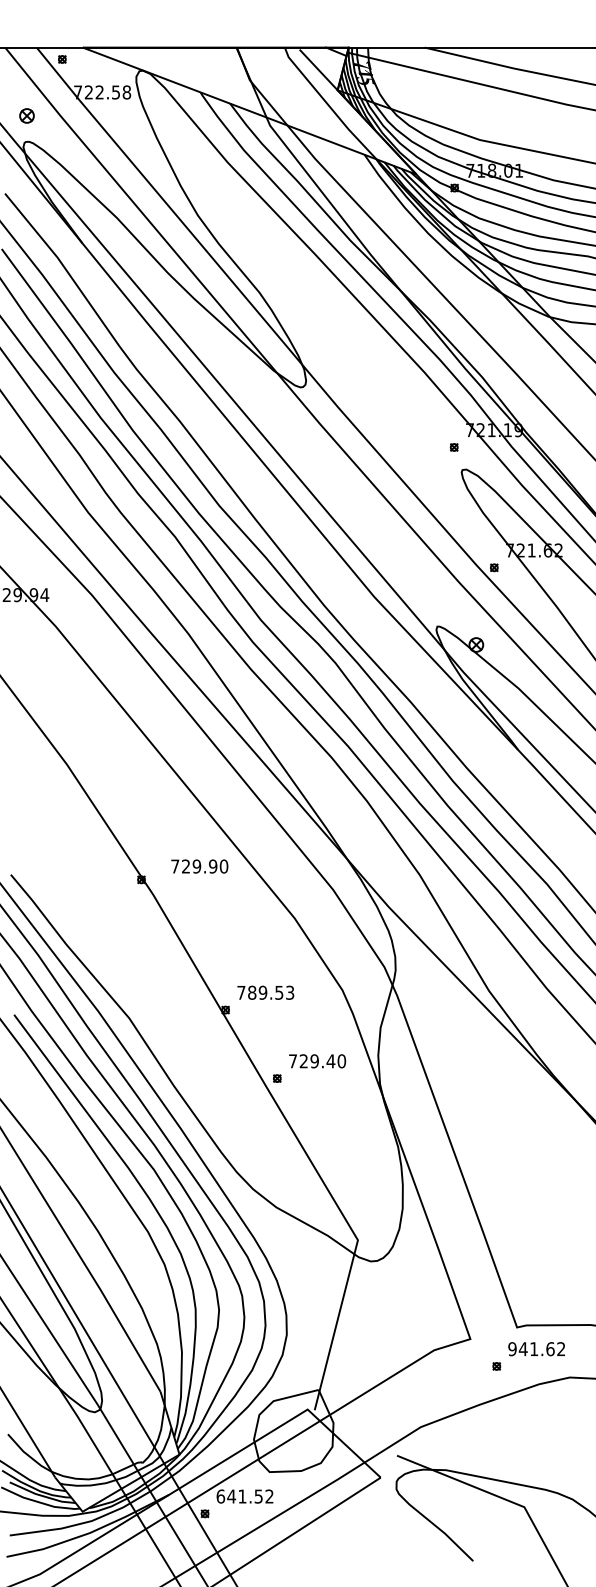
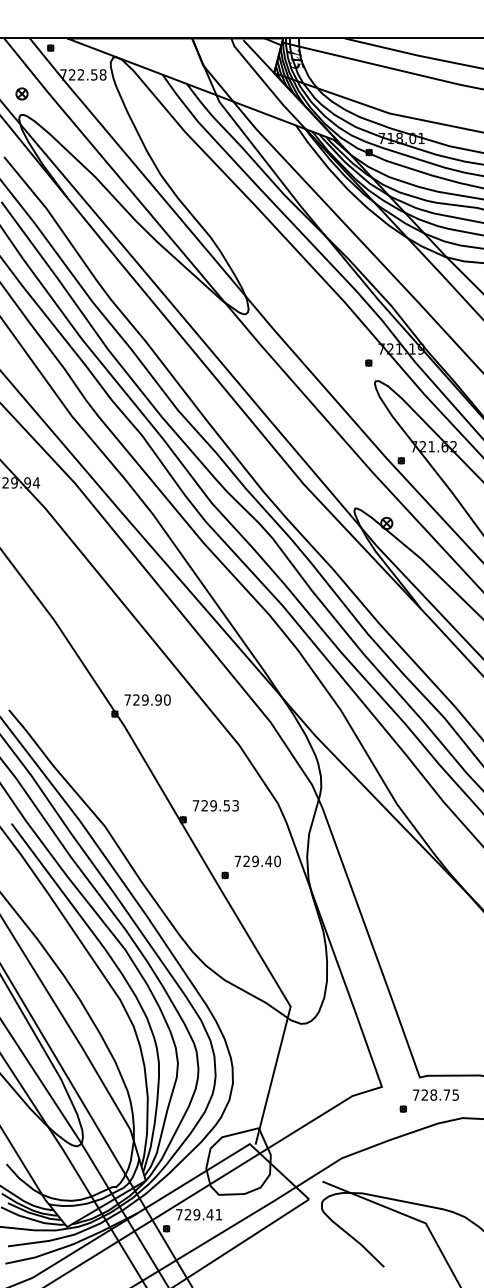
text: (199, 866) -> (147, 700), moved
text: (252, 992) -> (205, 805), 789.53 -> 729.53
text: (536, 1349) -> (435, 1095), 941.62 -> 728.75
text: (244, 1496) -> (198, 1214), 641.52 -> 729.41

